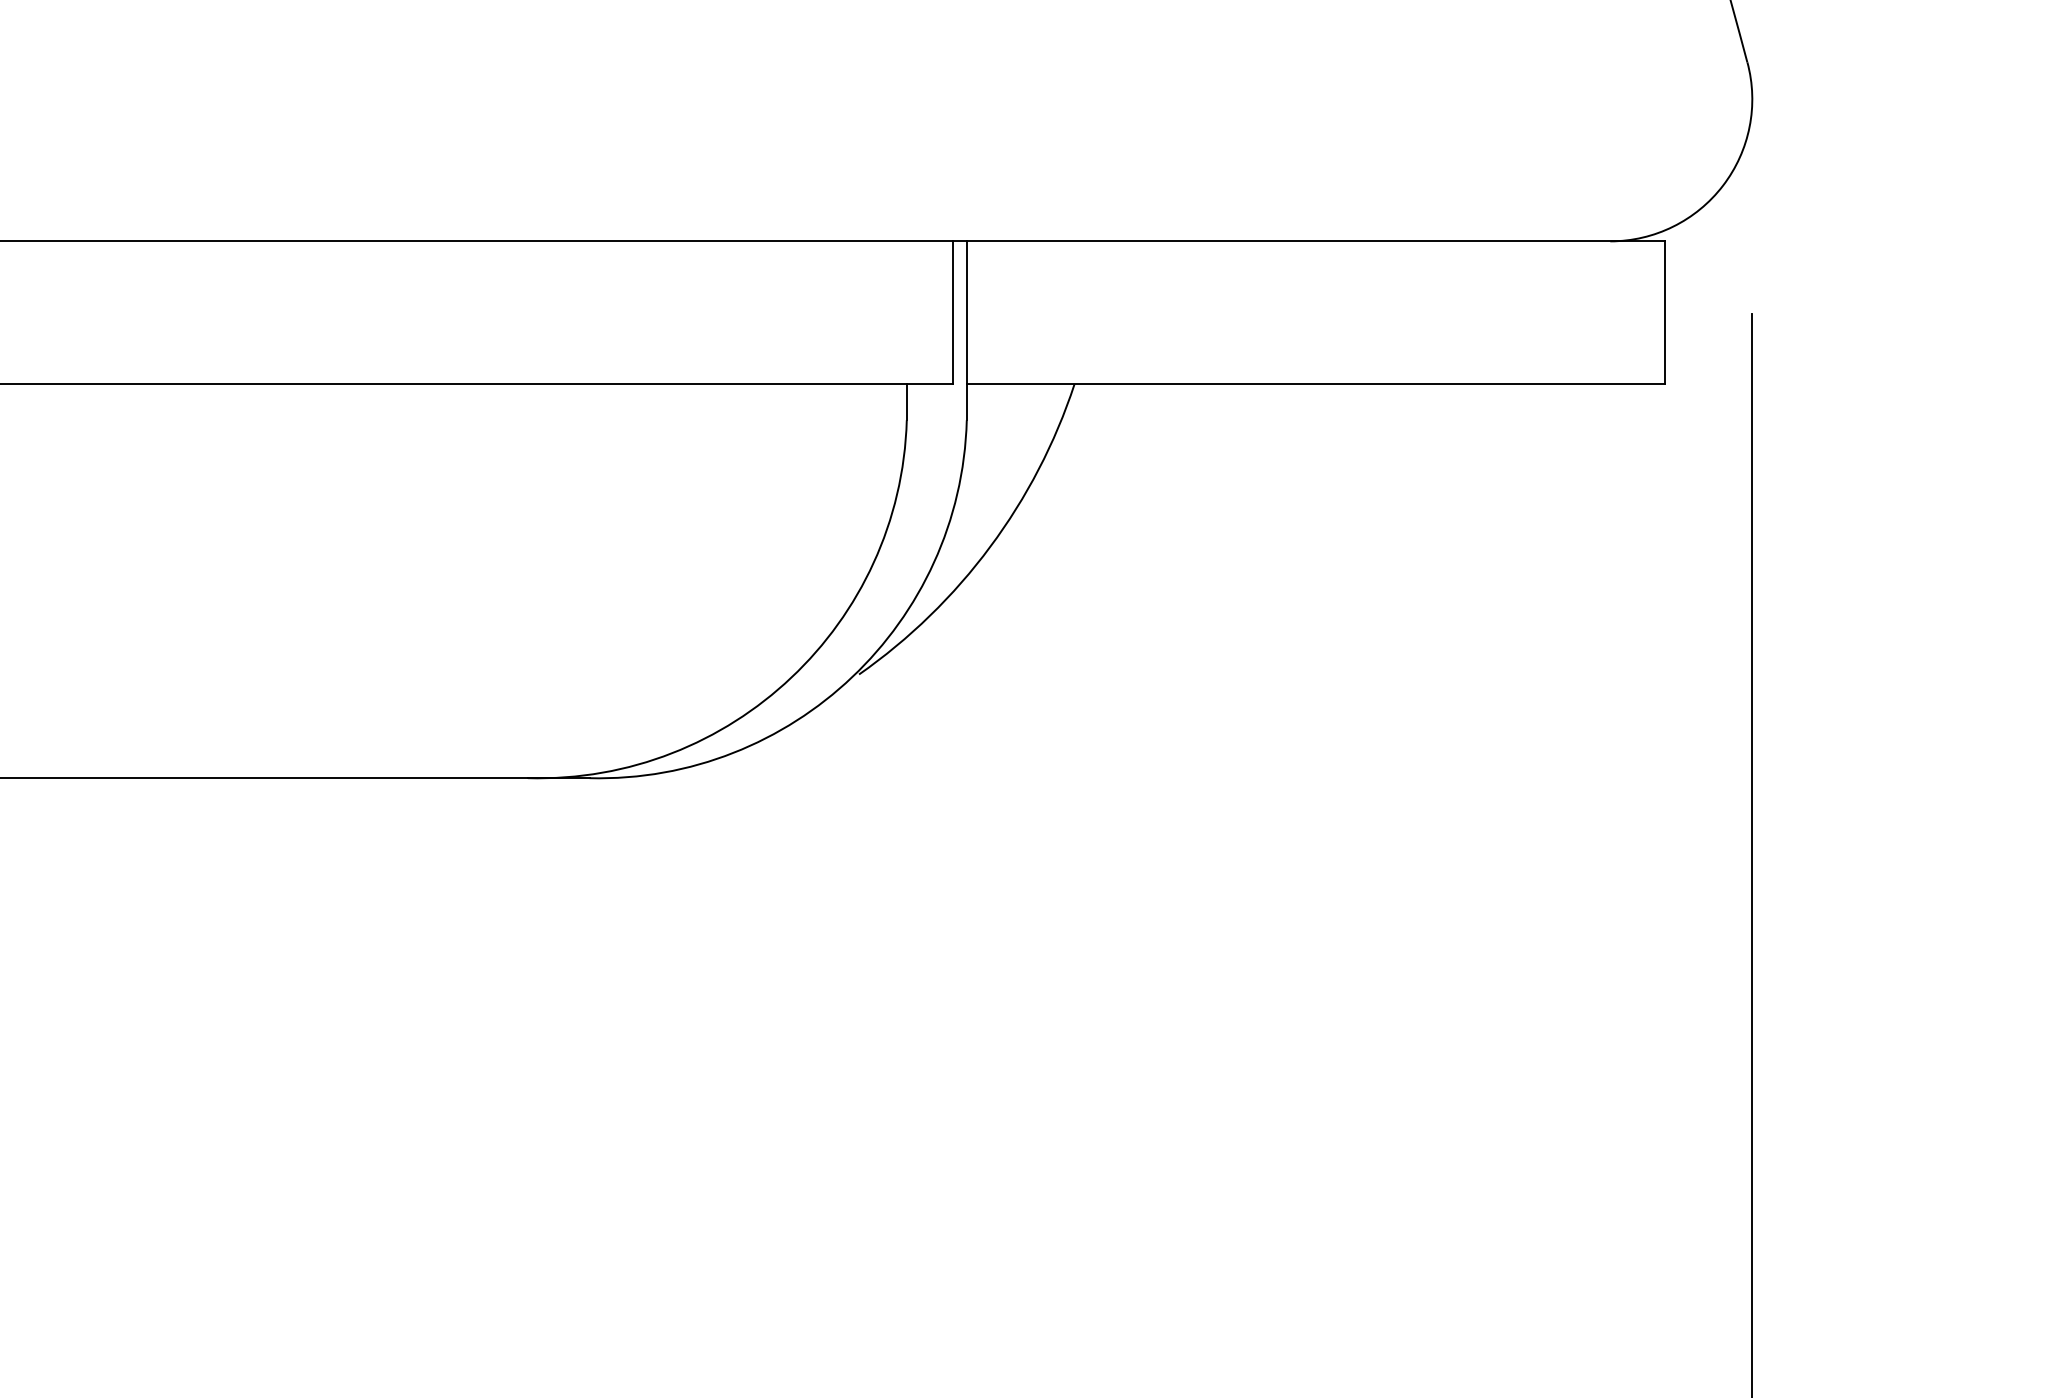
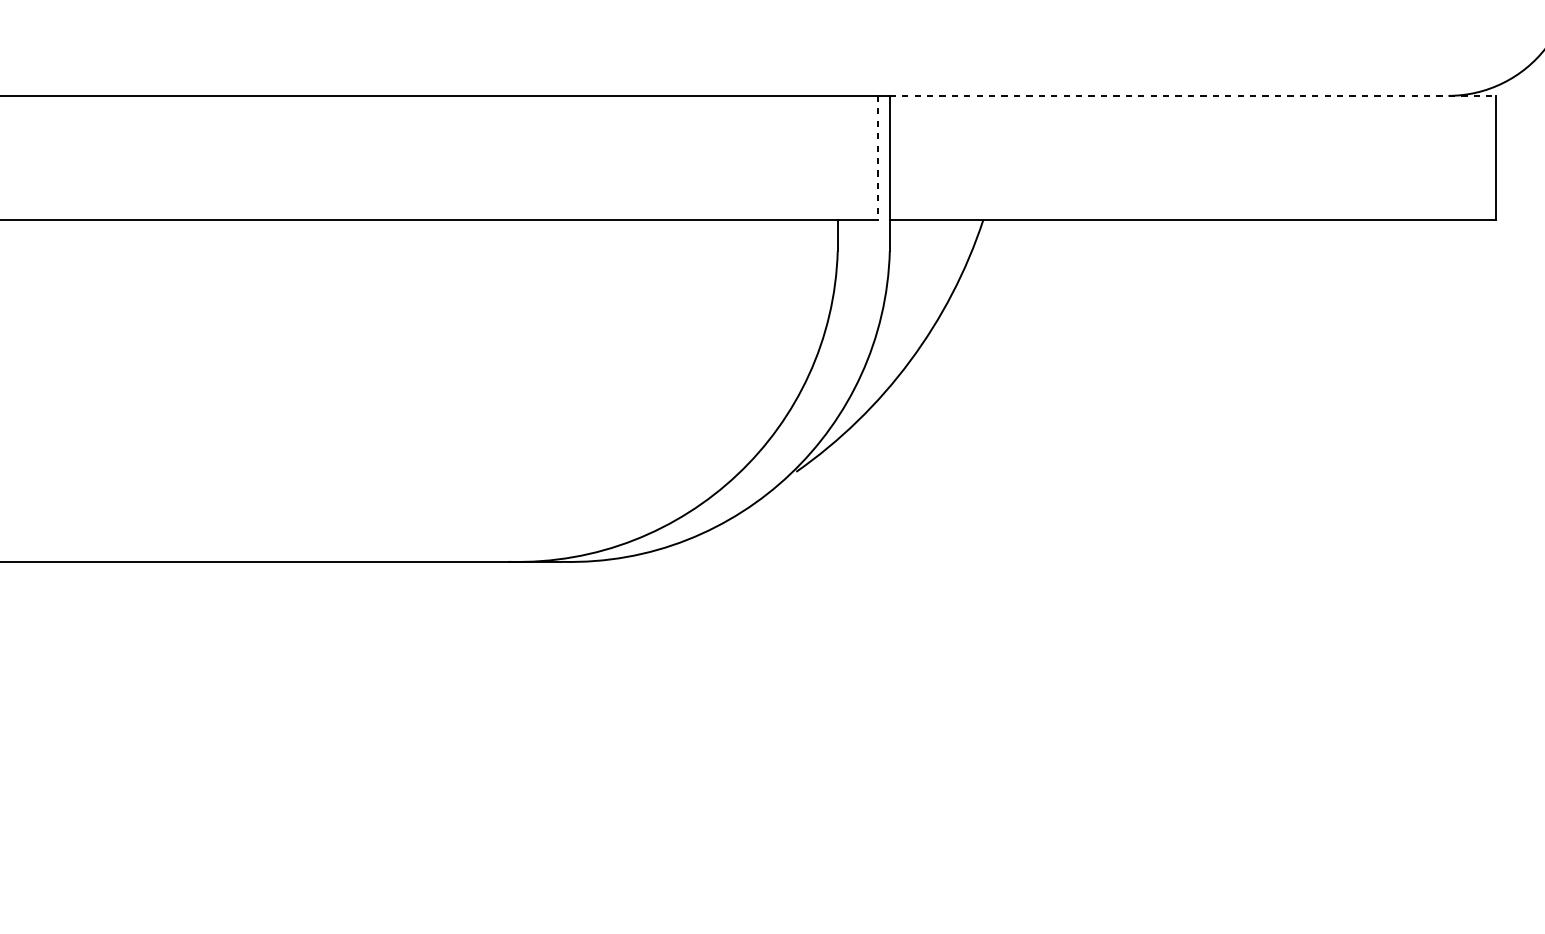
line: (1316, 241) -> (1193, 95), solid -> dashed
line: (953, 312) -> (878, 157), solid -> dashed

